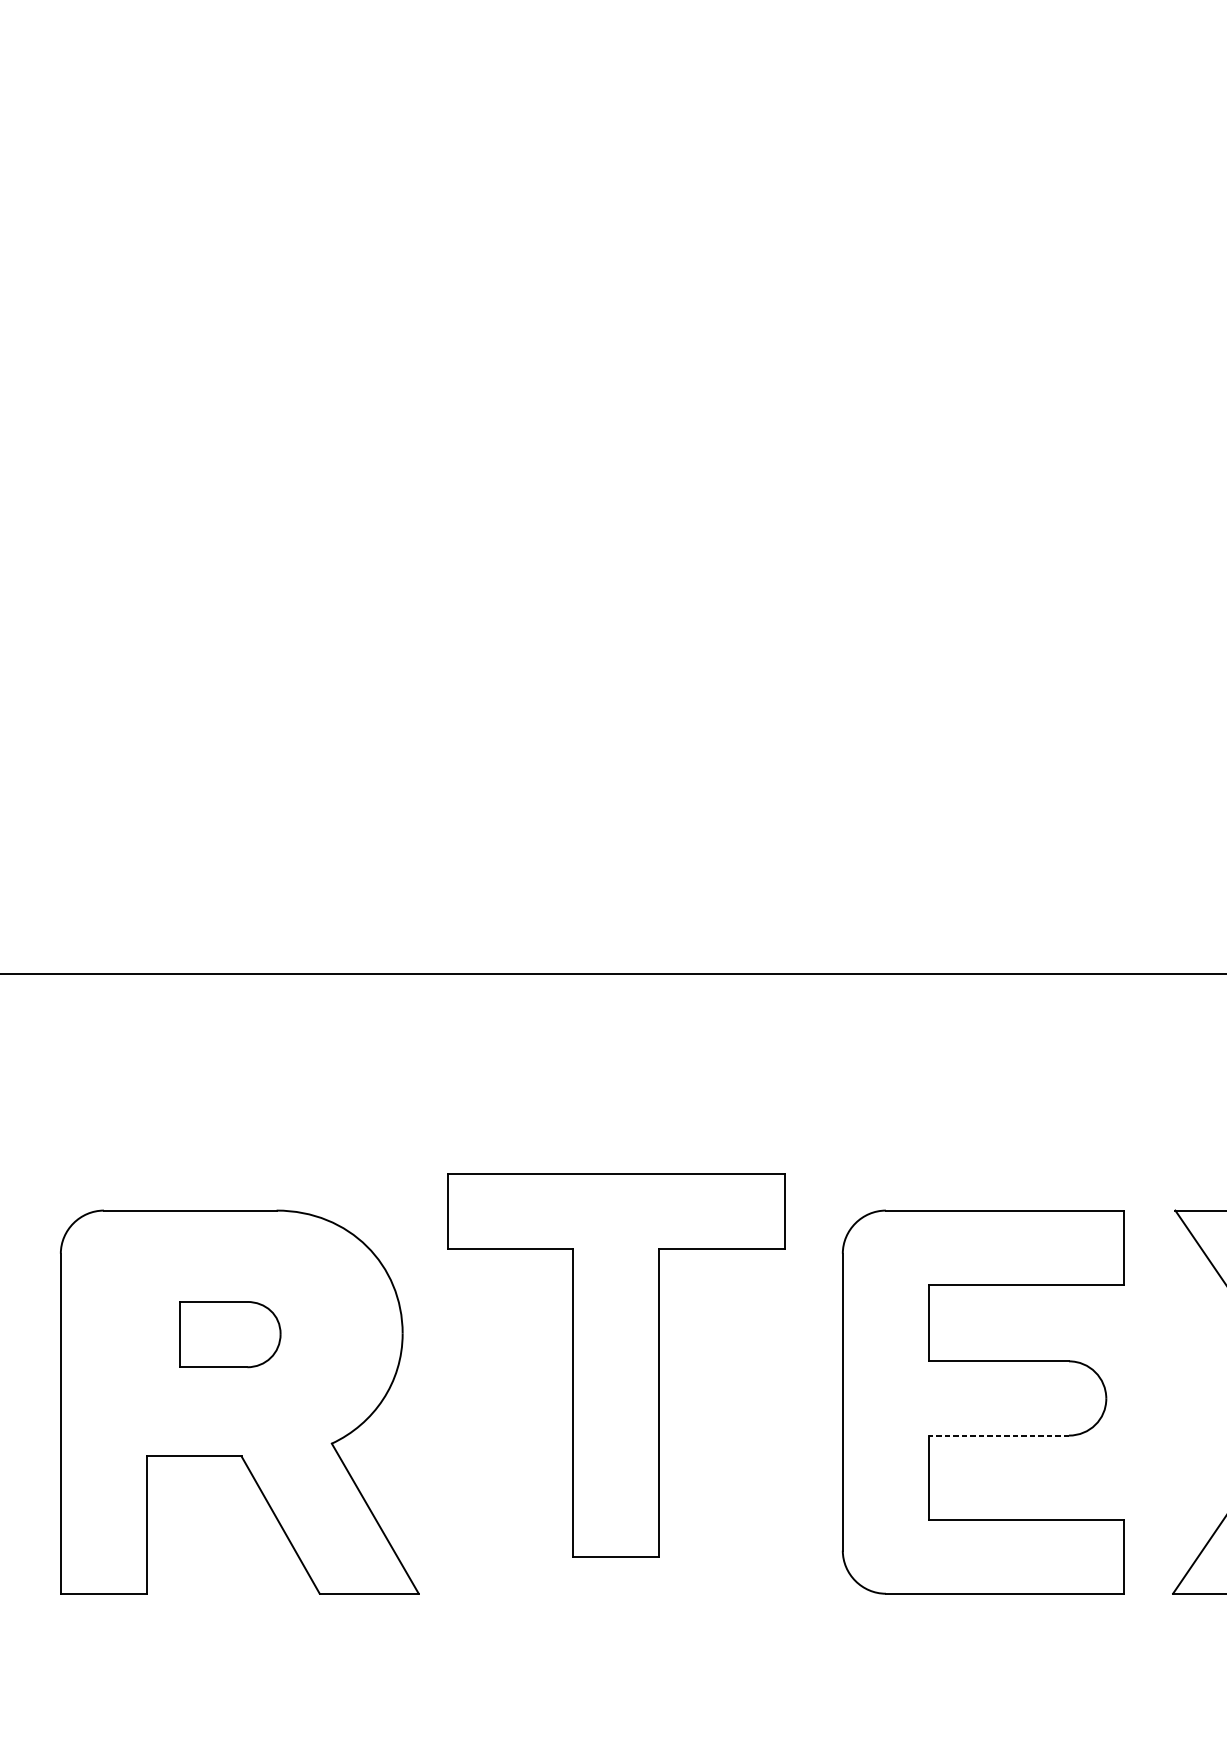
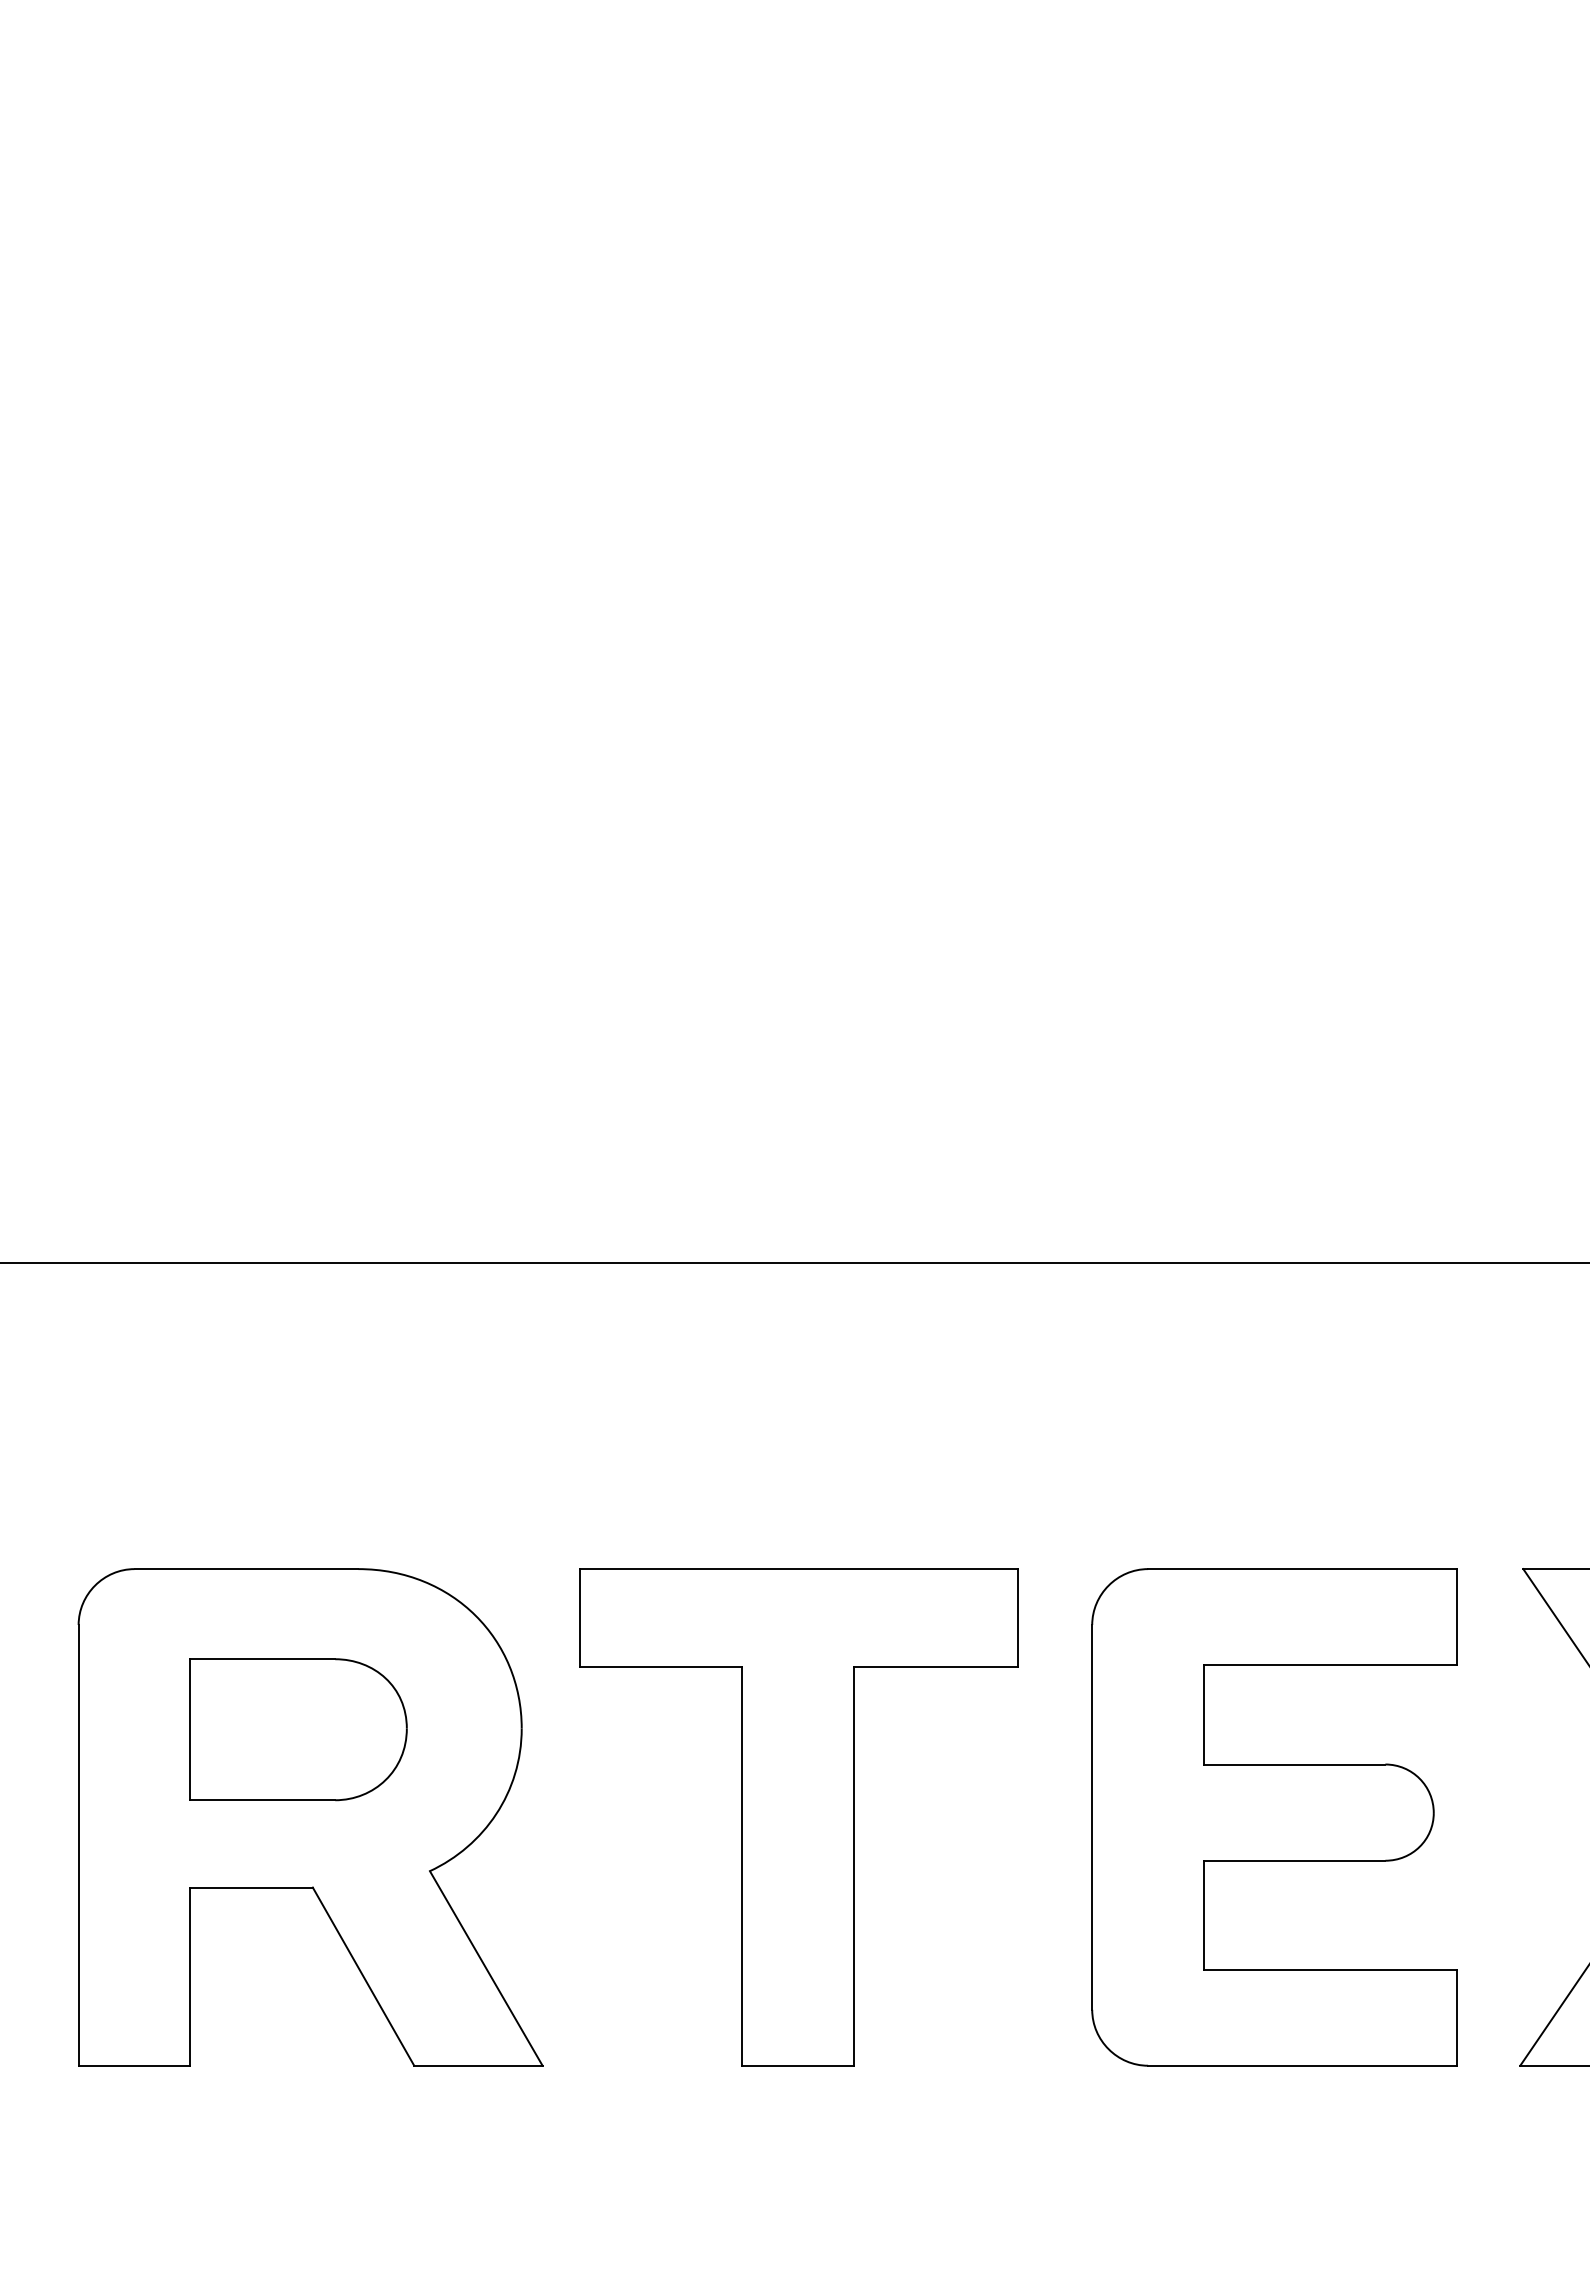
part: (230, 1334) -> (298, 1729), size x1.67
part: (616, 1365) -> (798, 1817), moved
line: (998, 1435) -> (1294, 1860), dashed -> solid

